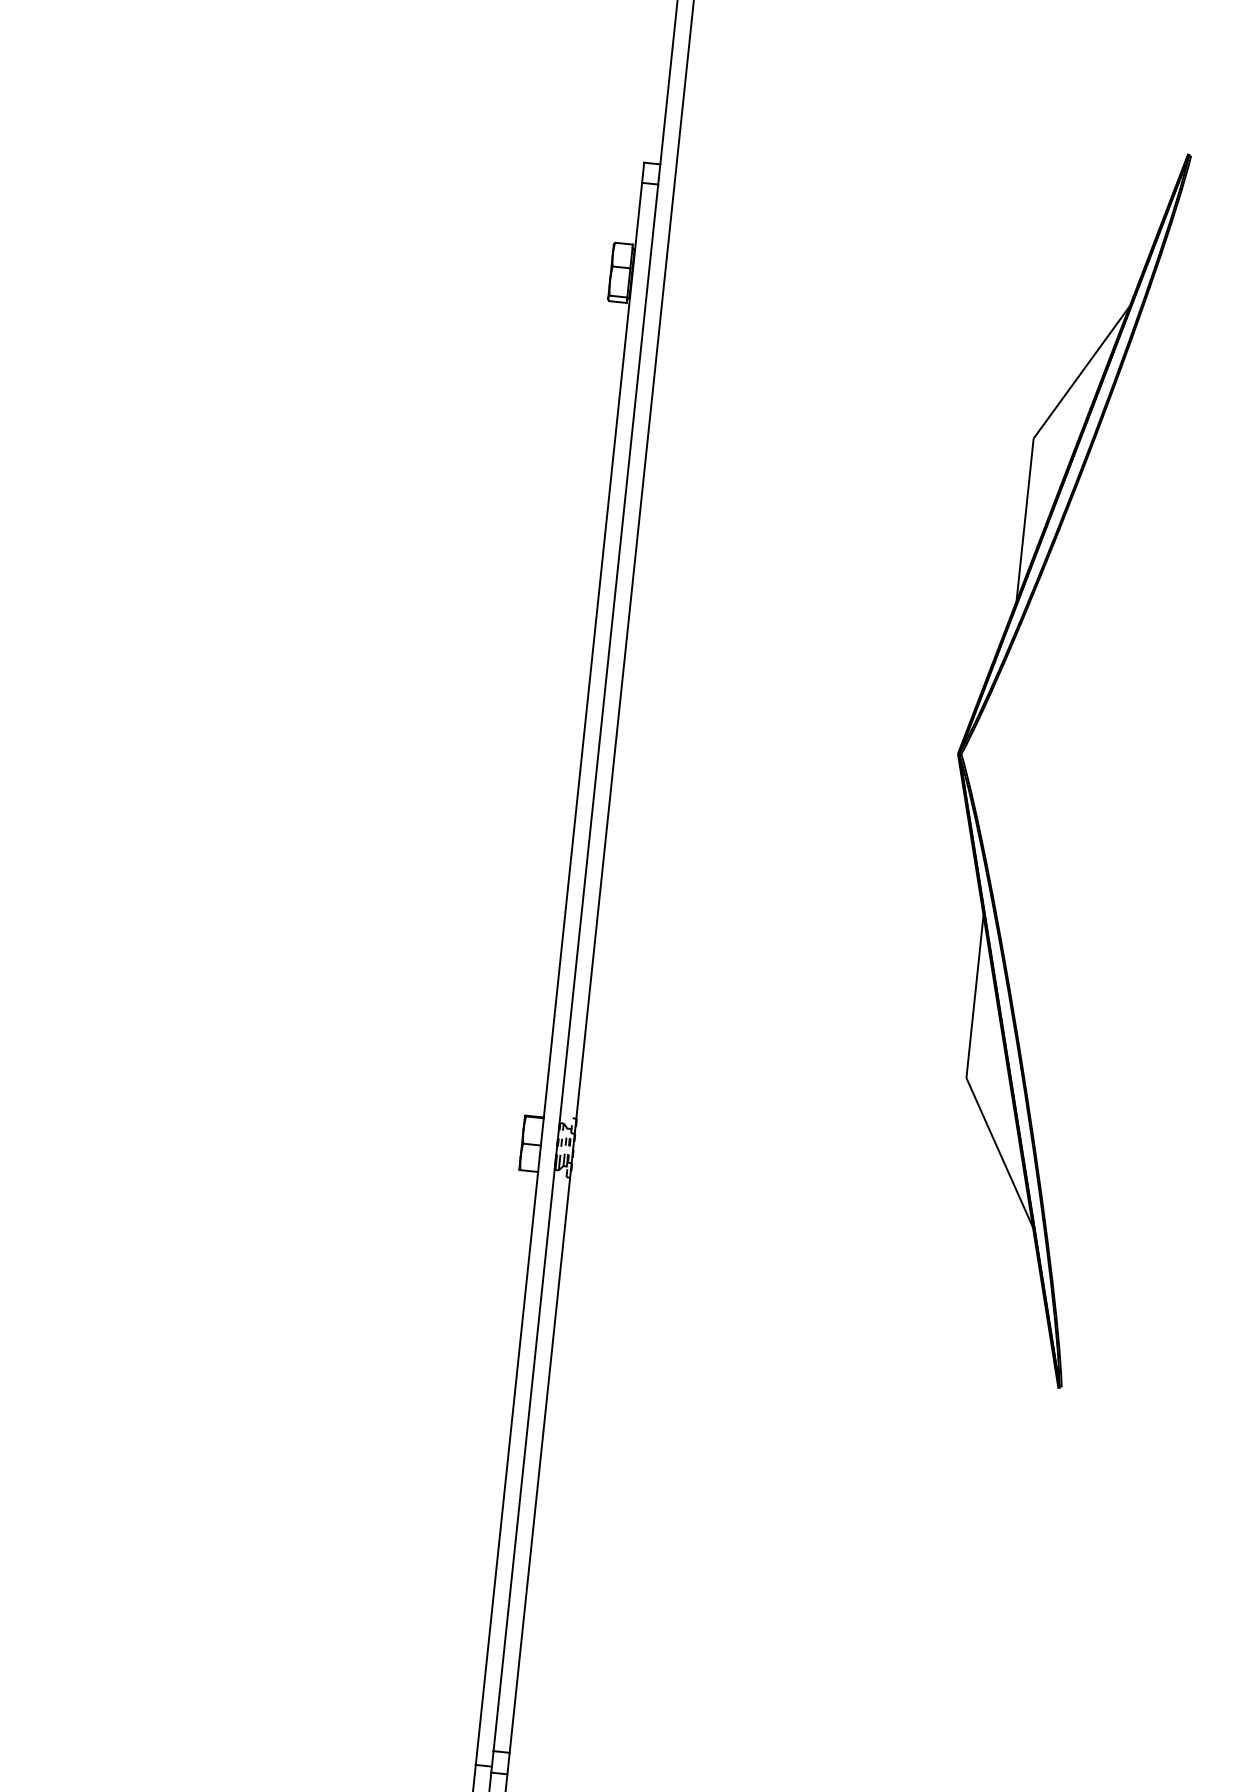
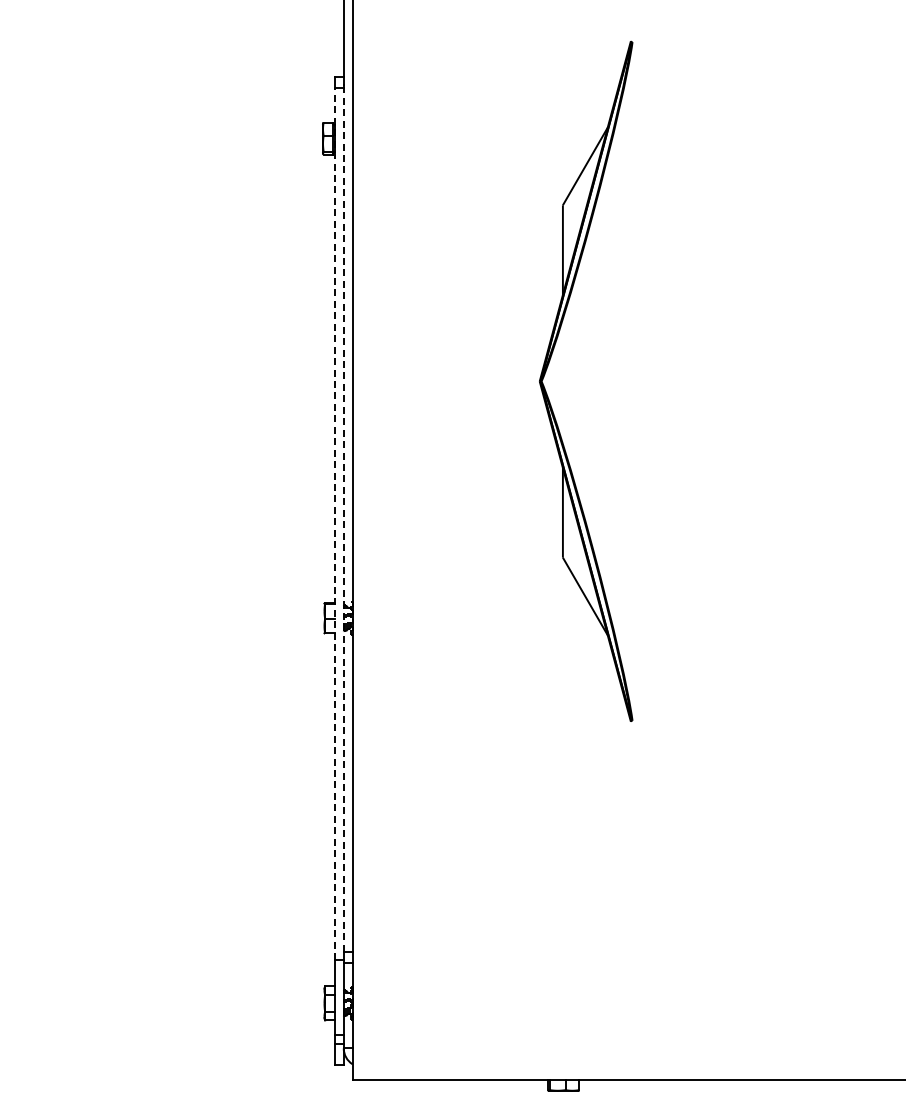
line: (575, 966) -> (343, 519), solid -> dashed
line: (558, 974) -> (334, 524), solid -> dashed

